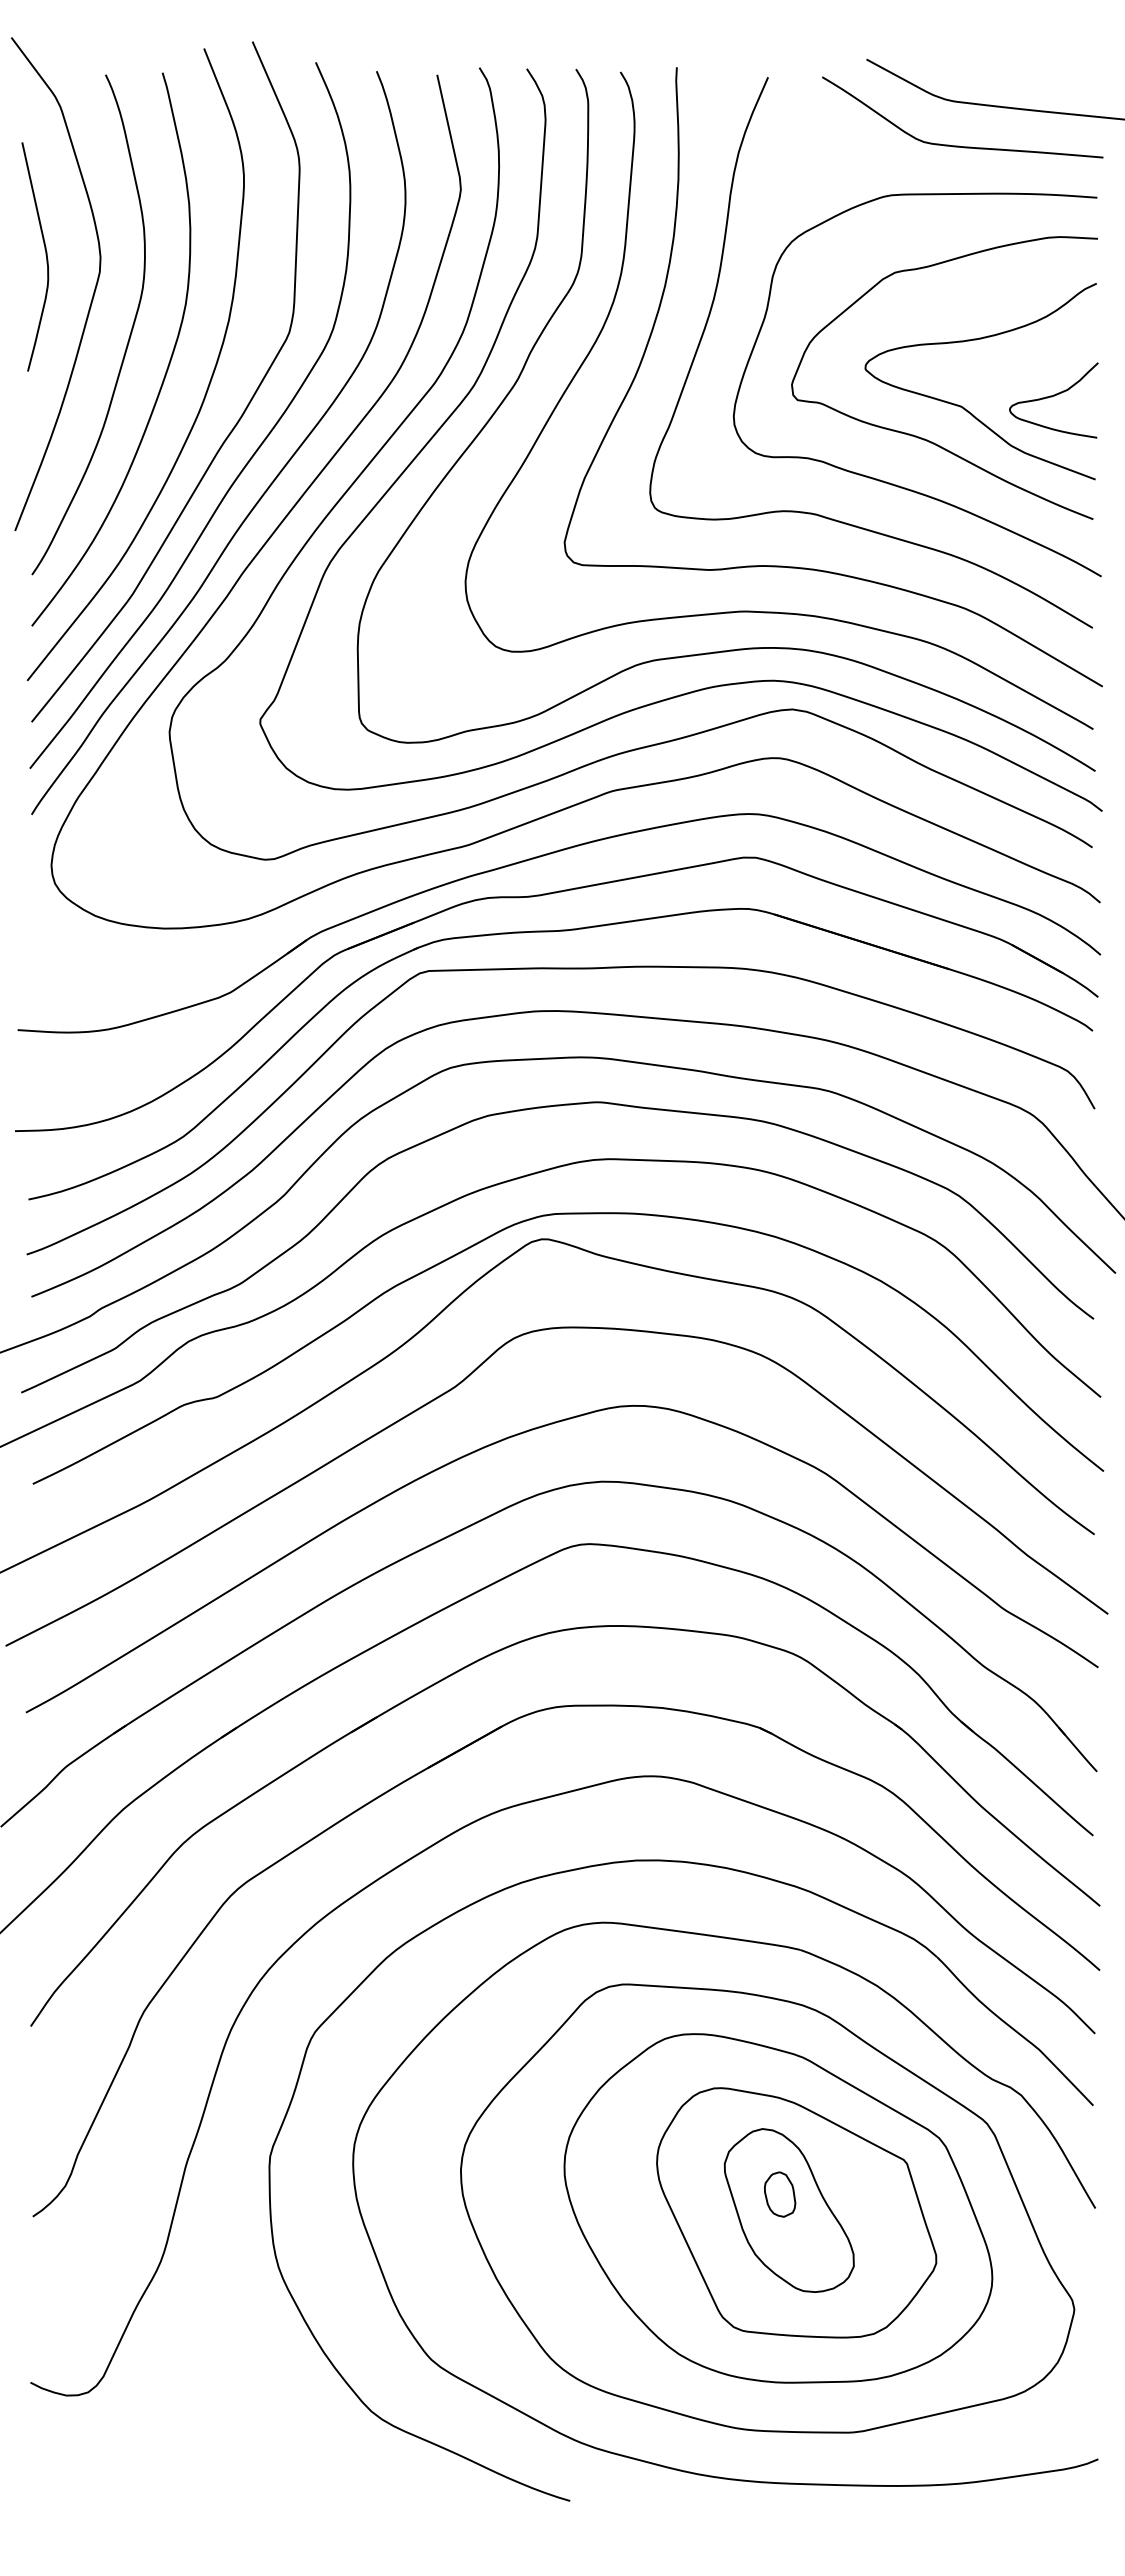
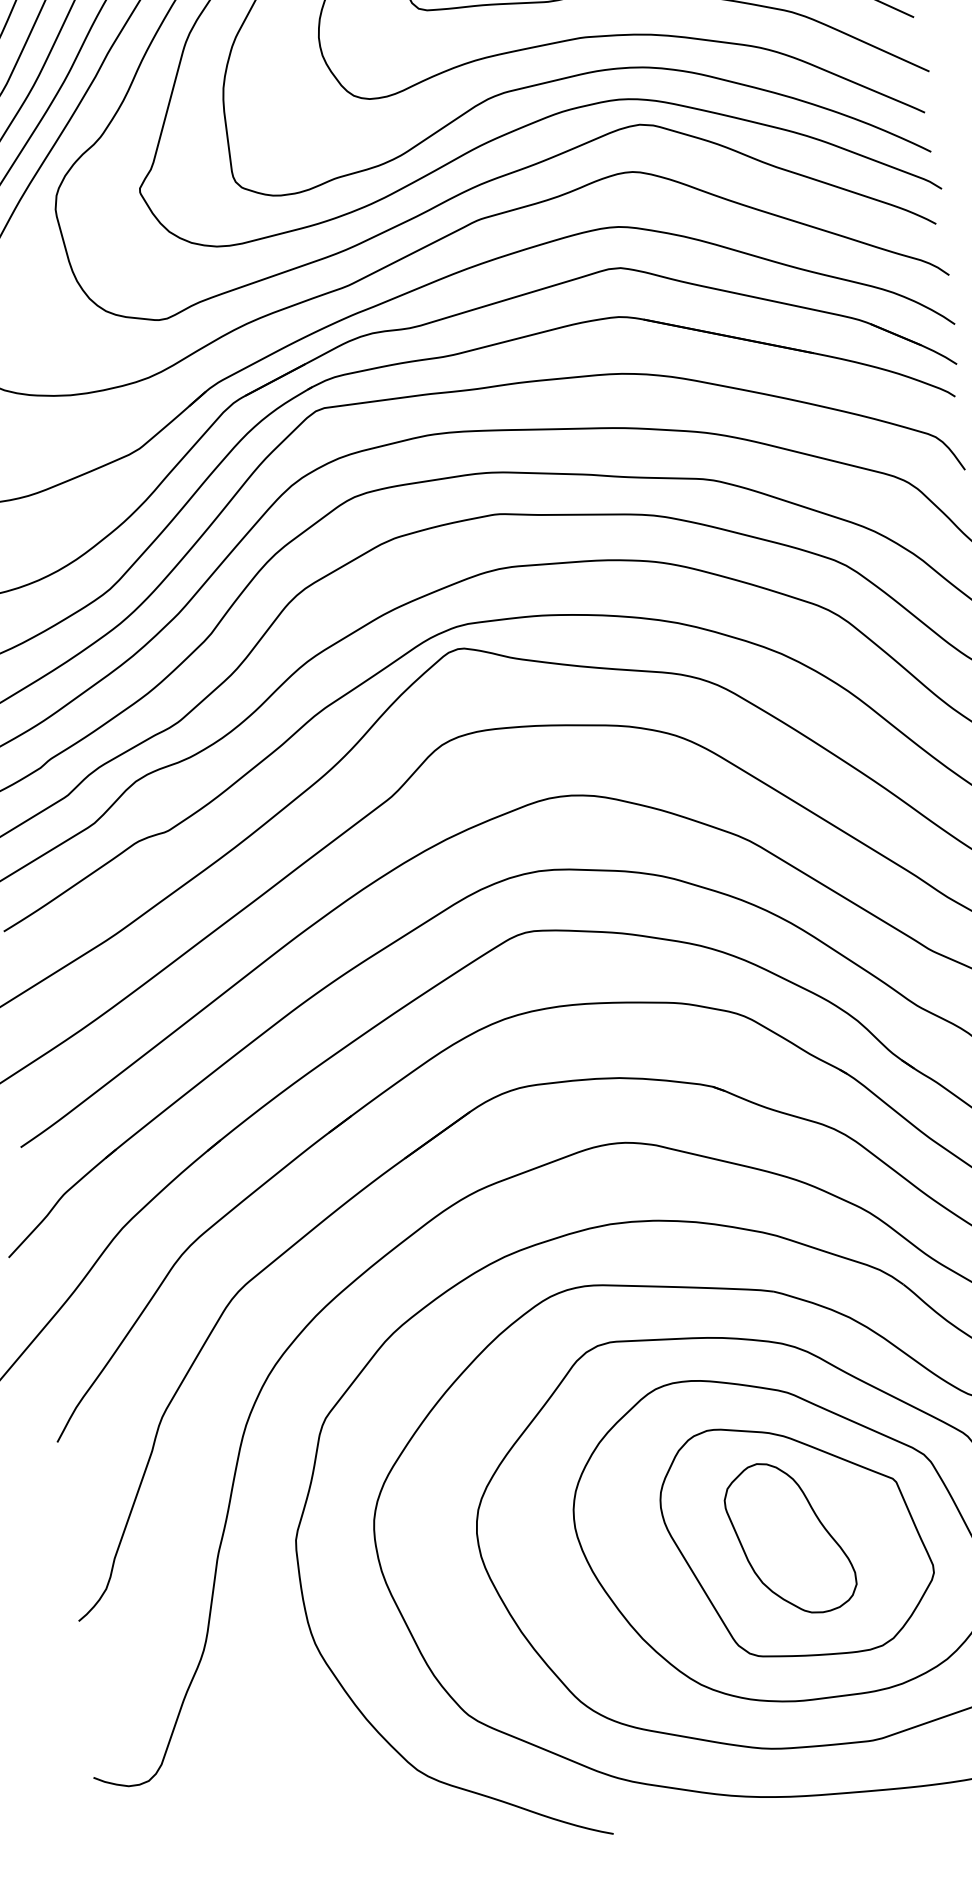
part: (780, 2194) -> (780, 1523), removed

